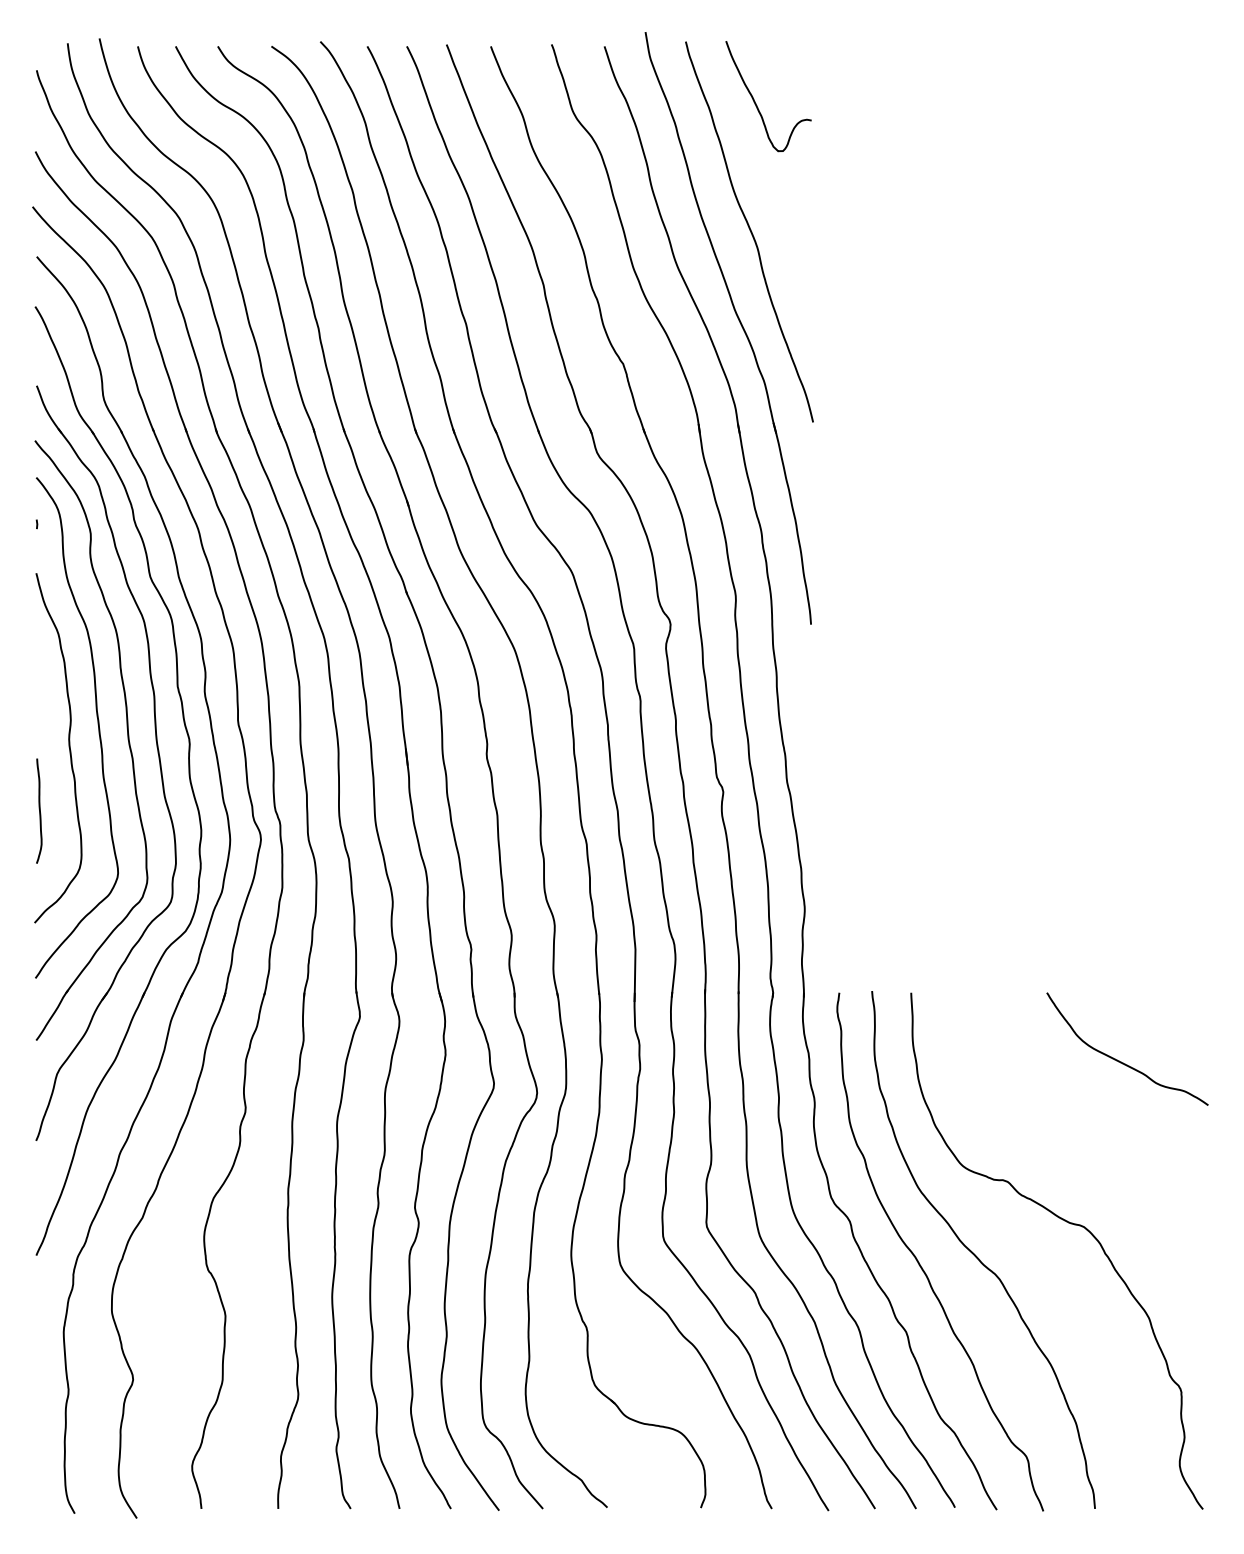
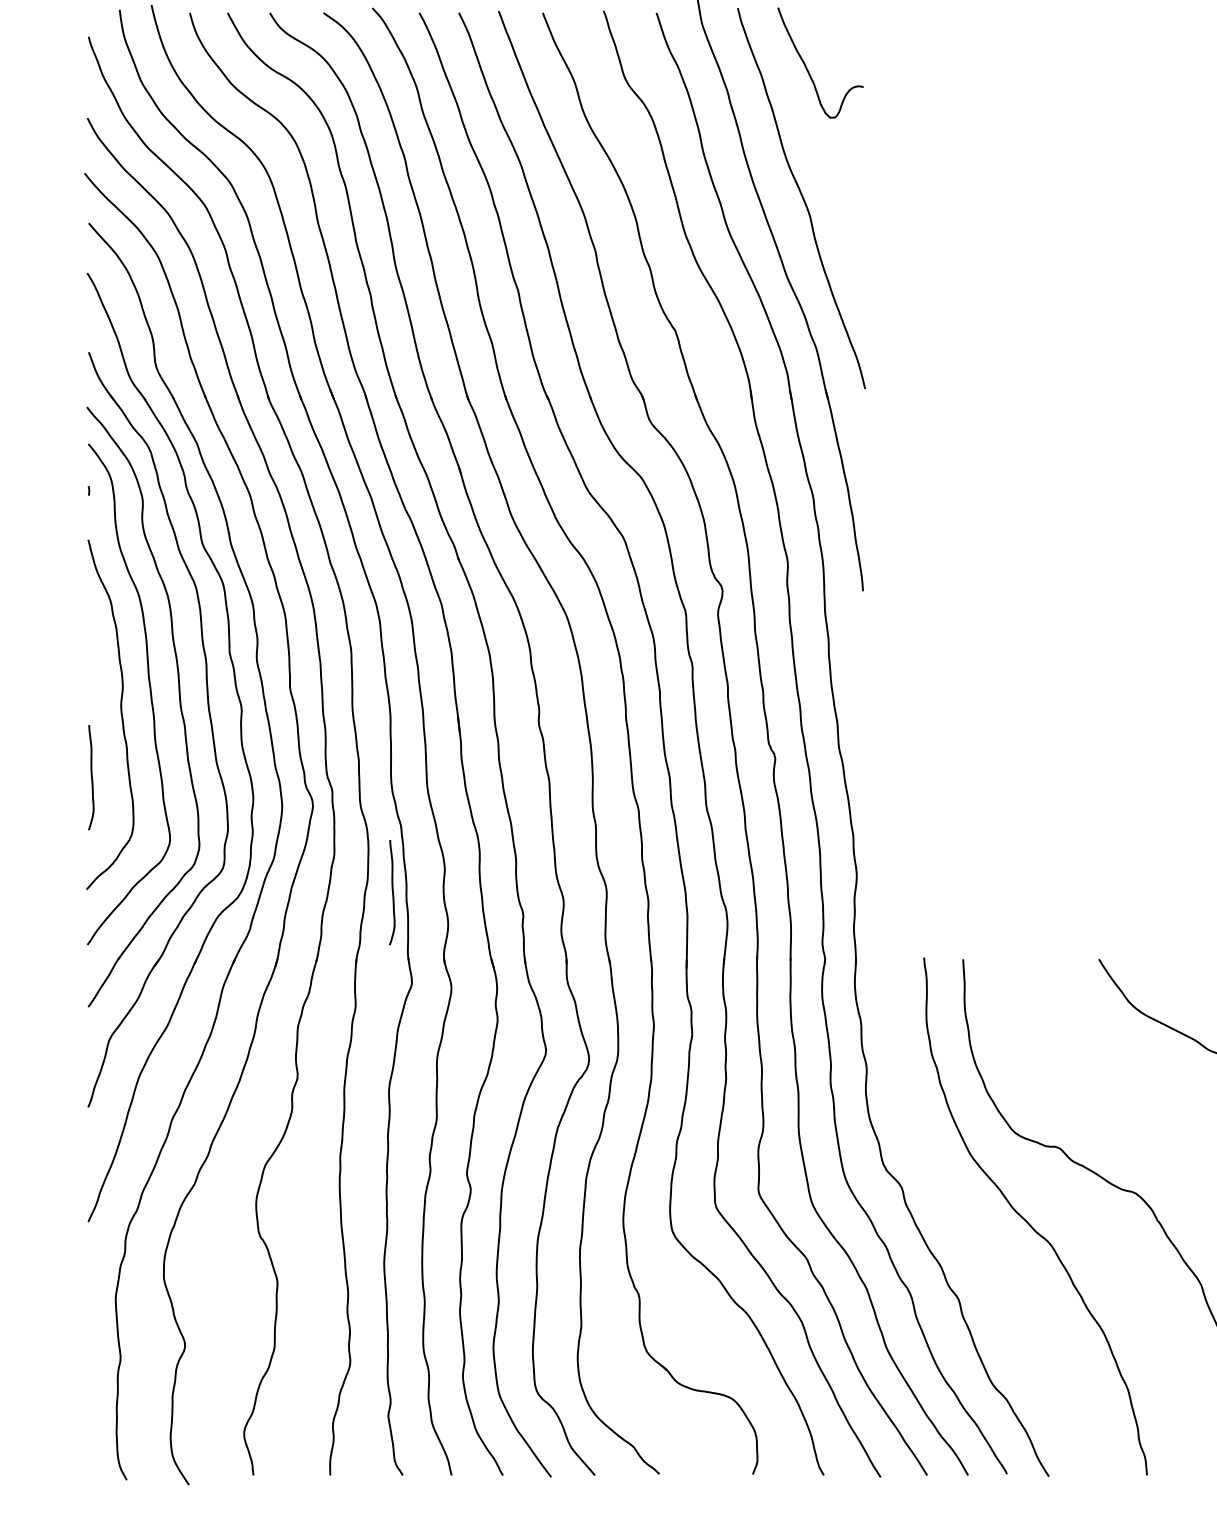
curve: (340, 925) -> (392, 892), added
curve: (921, 1265) -> (973, 1232), removed

